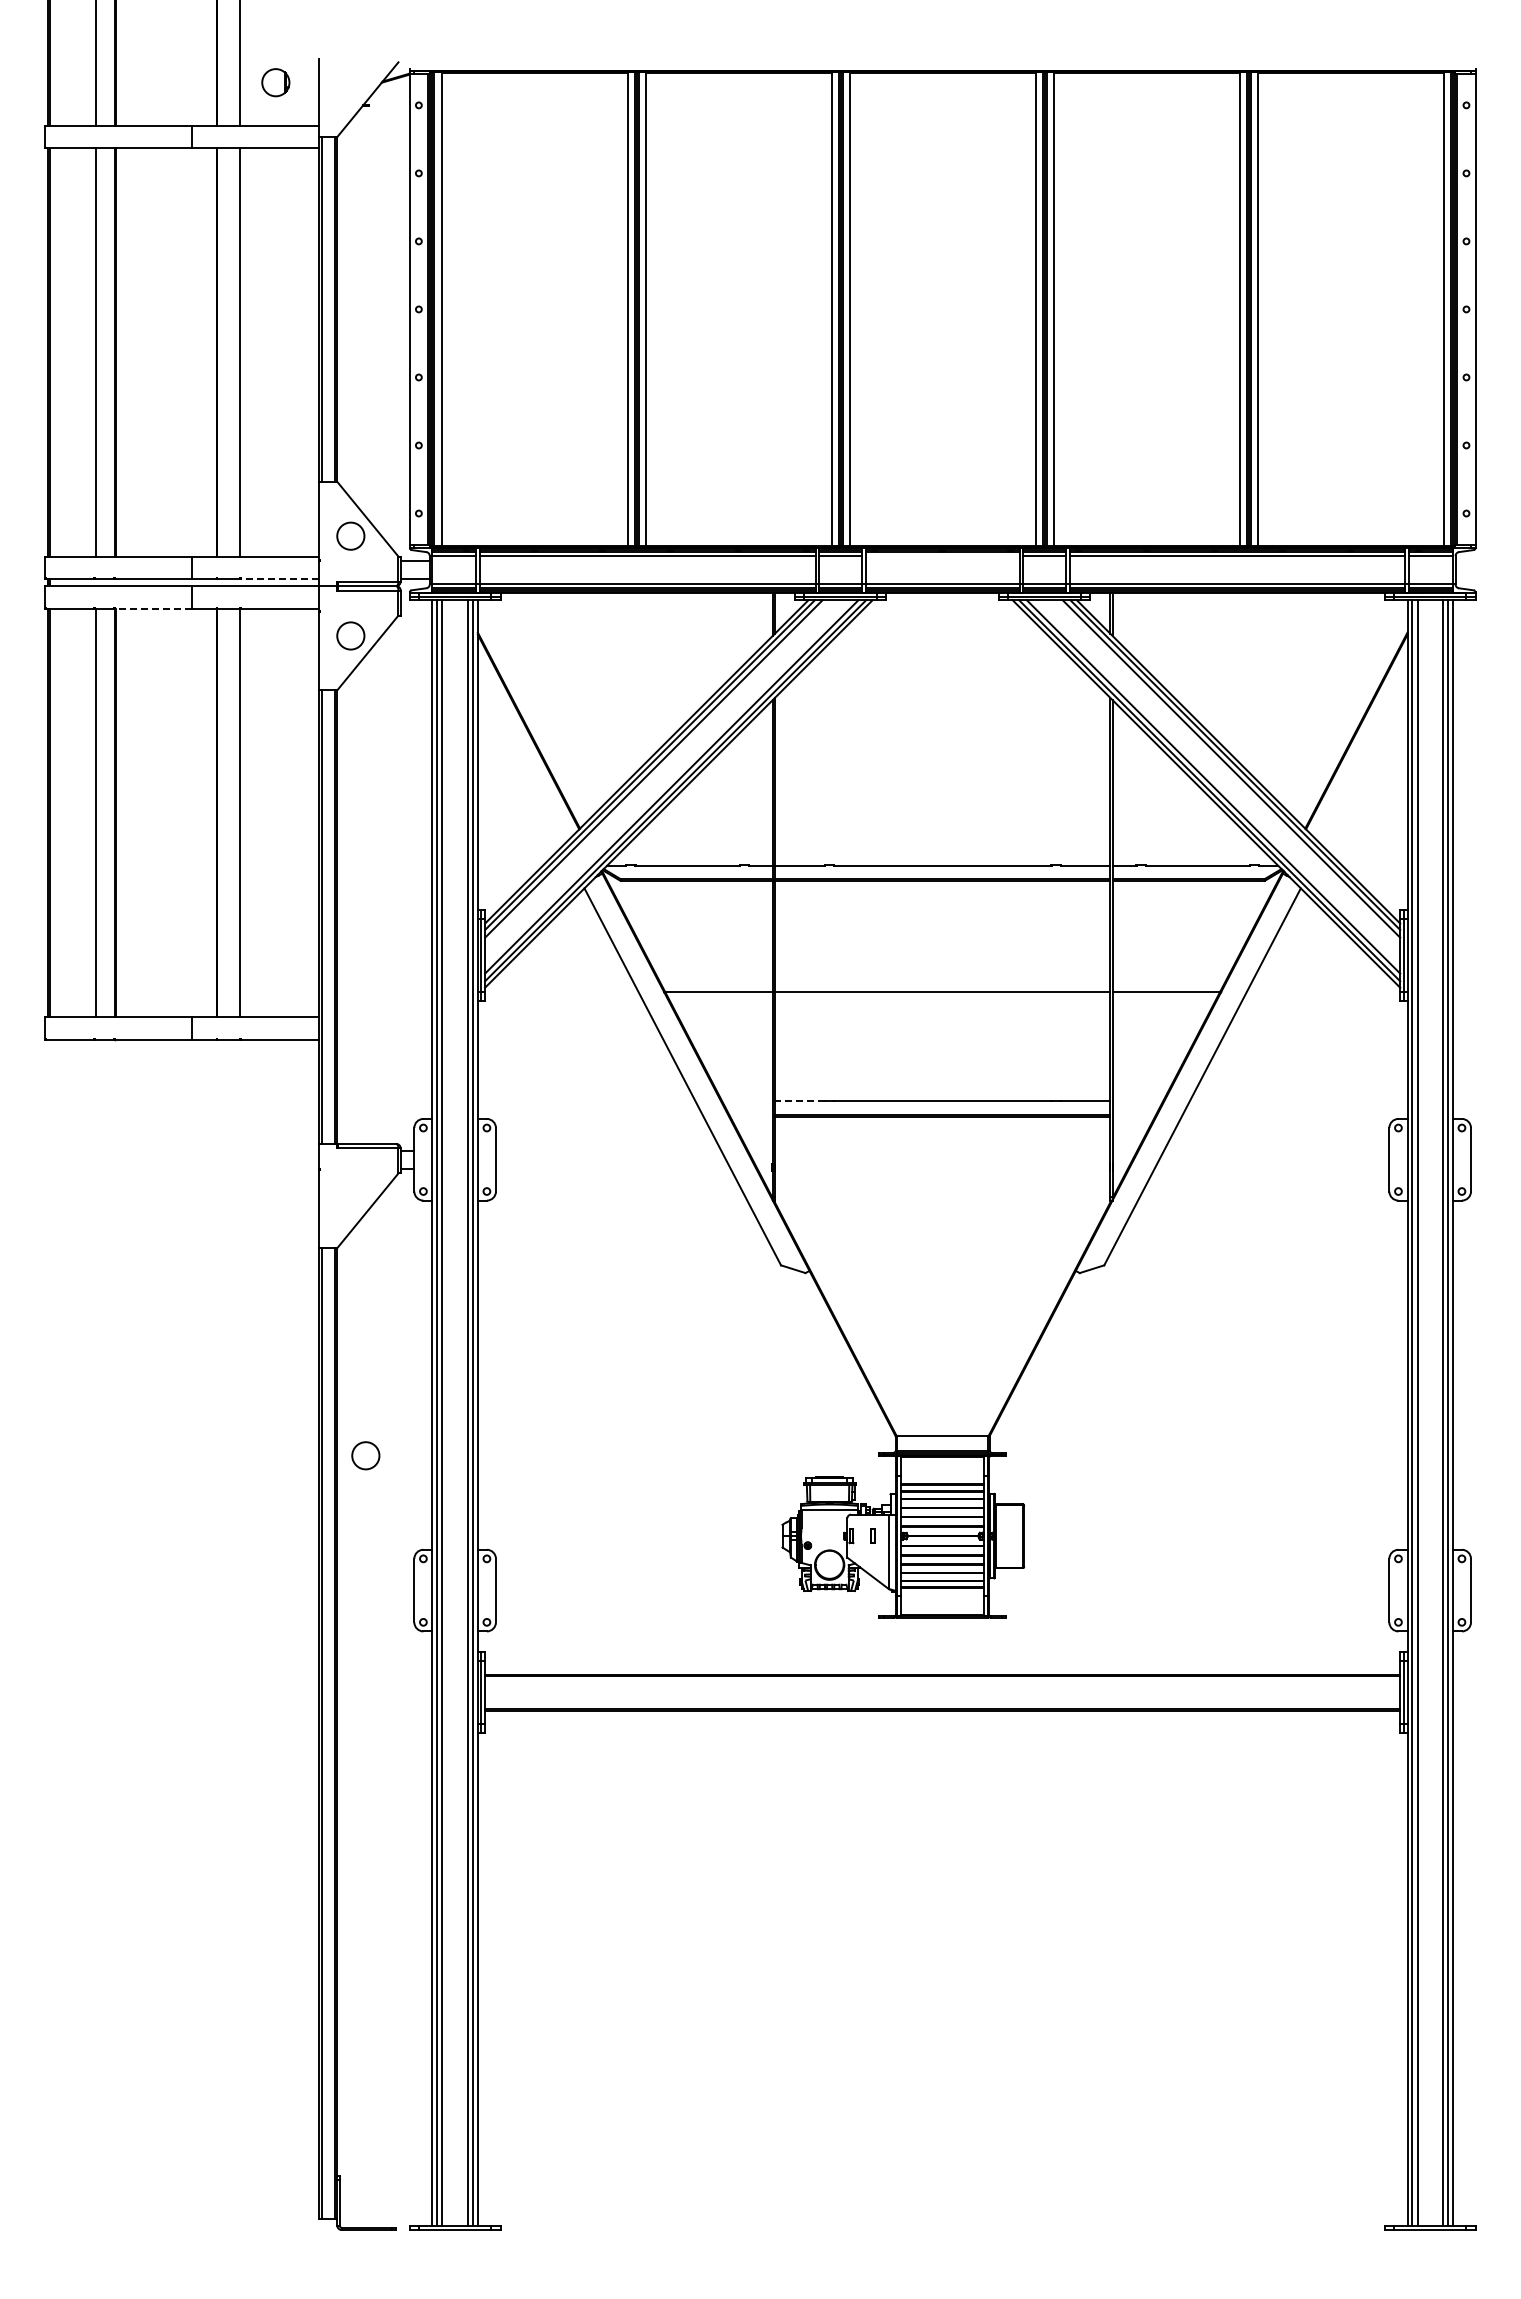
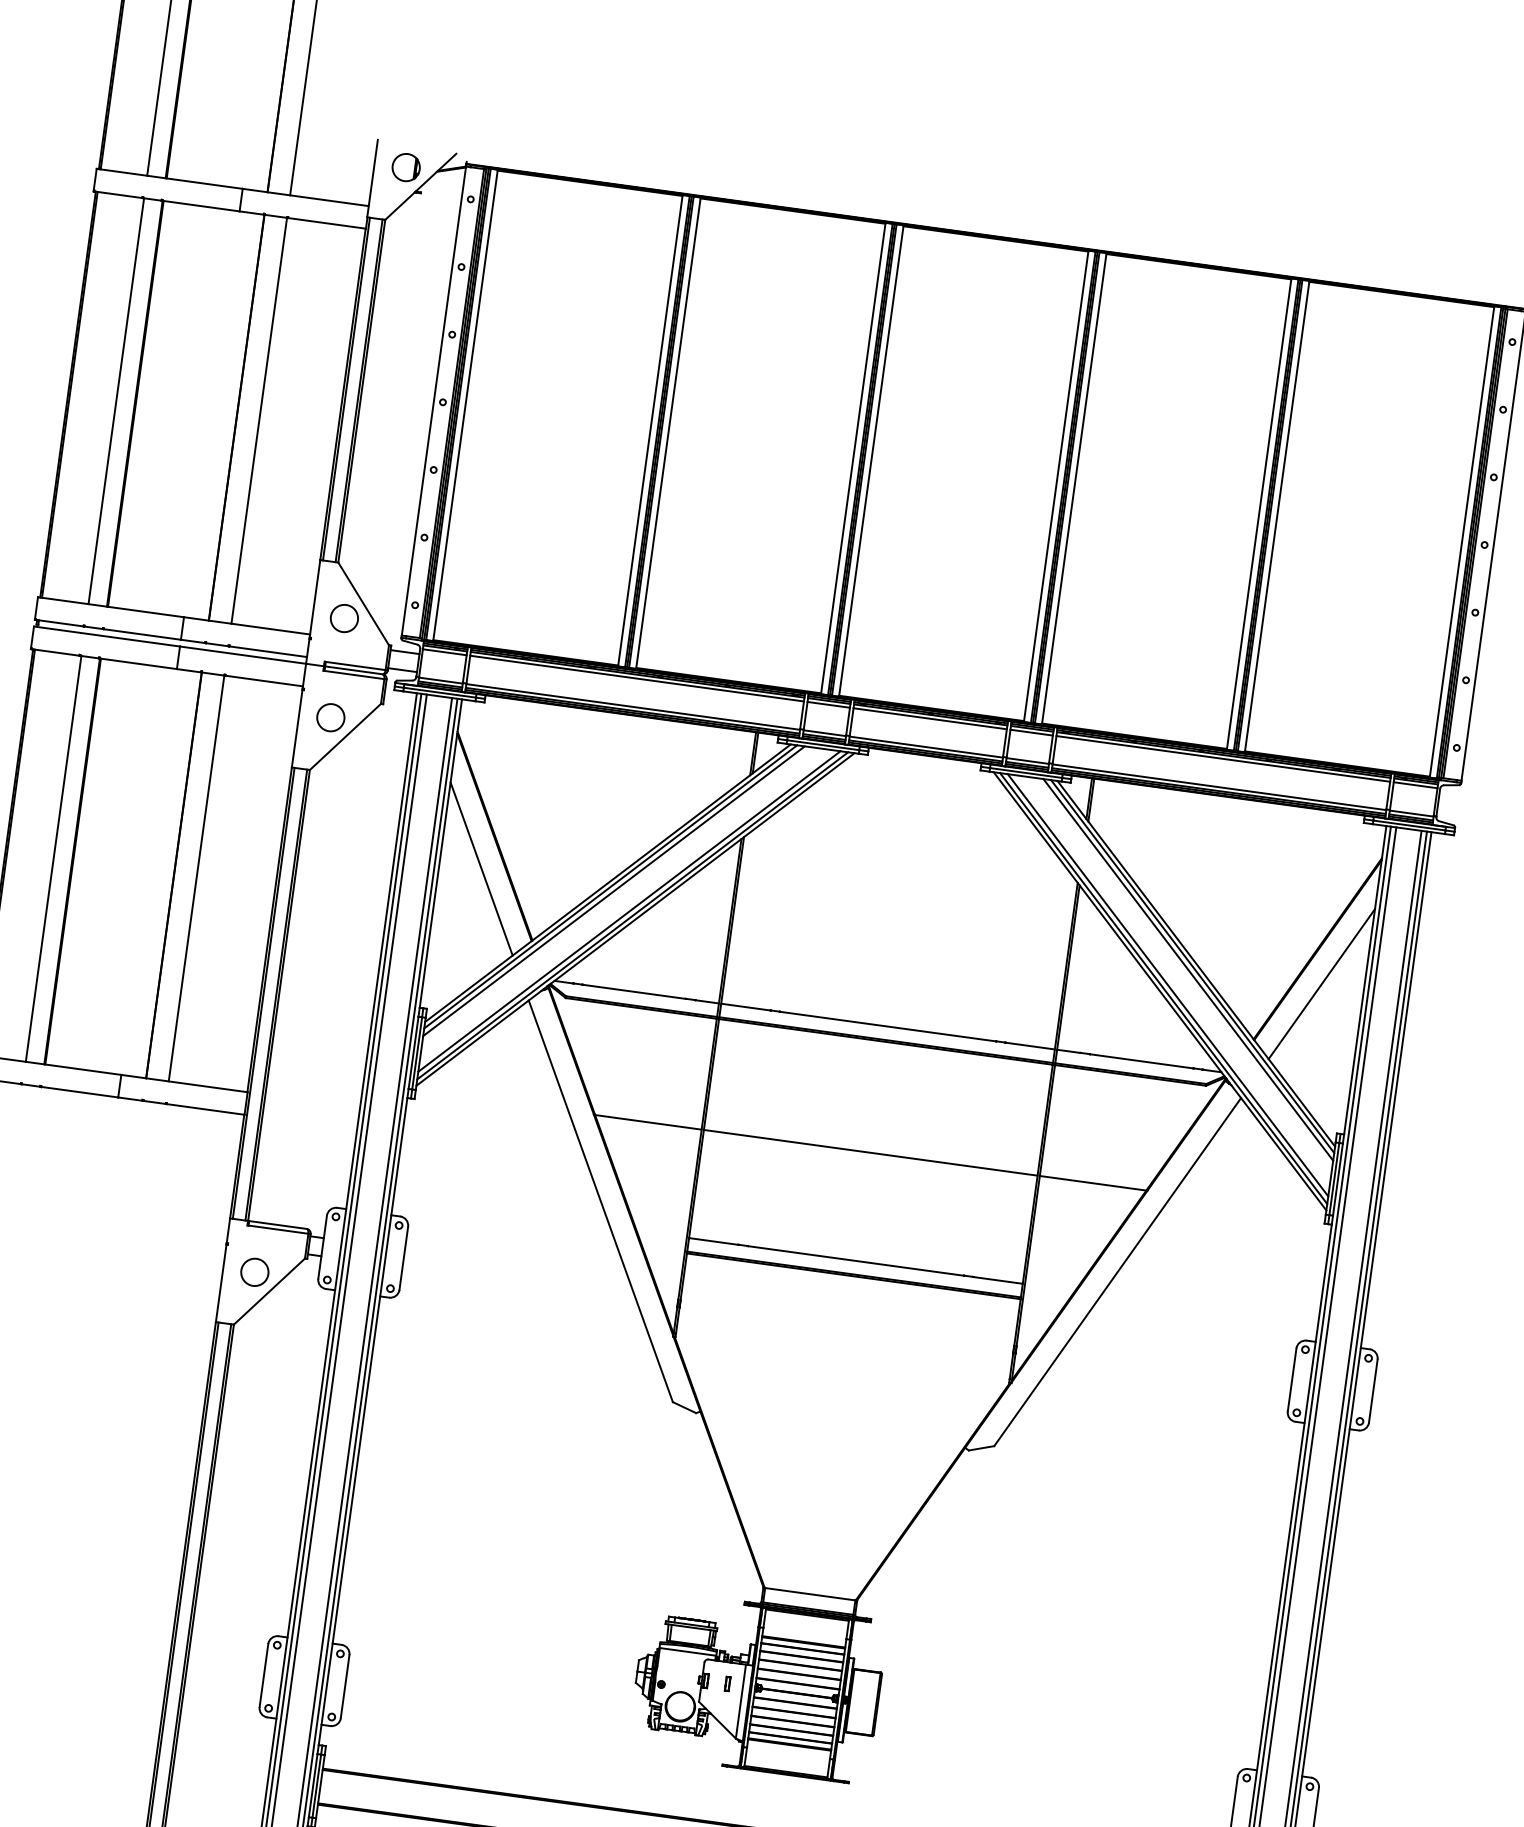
part: (275, 82) -> (405, 167), moved
line: (942, 555) -> (930, 718), added
line: (279, 579) -> (267, 651), dashed -> solid
line: (153, 608) -> (138, 663), dashed -> solid
line: (519, 764) -> (481, 868), added
line: (1364, 764) -> (1321, 983), added
line: (799, 1101) -> (713, 1241), dashed -> solid
circle: (365, 1455) -> (254, 1272), moved

